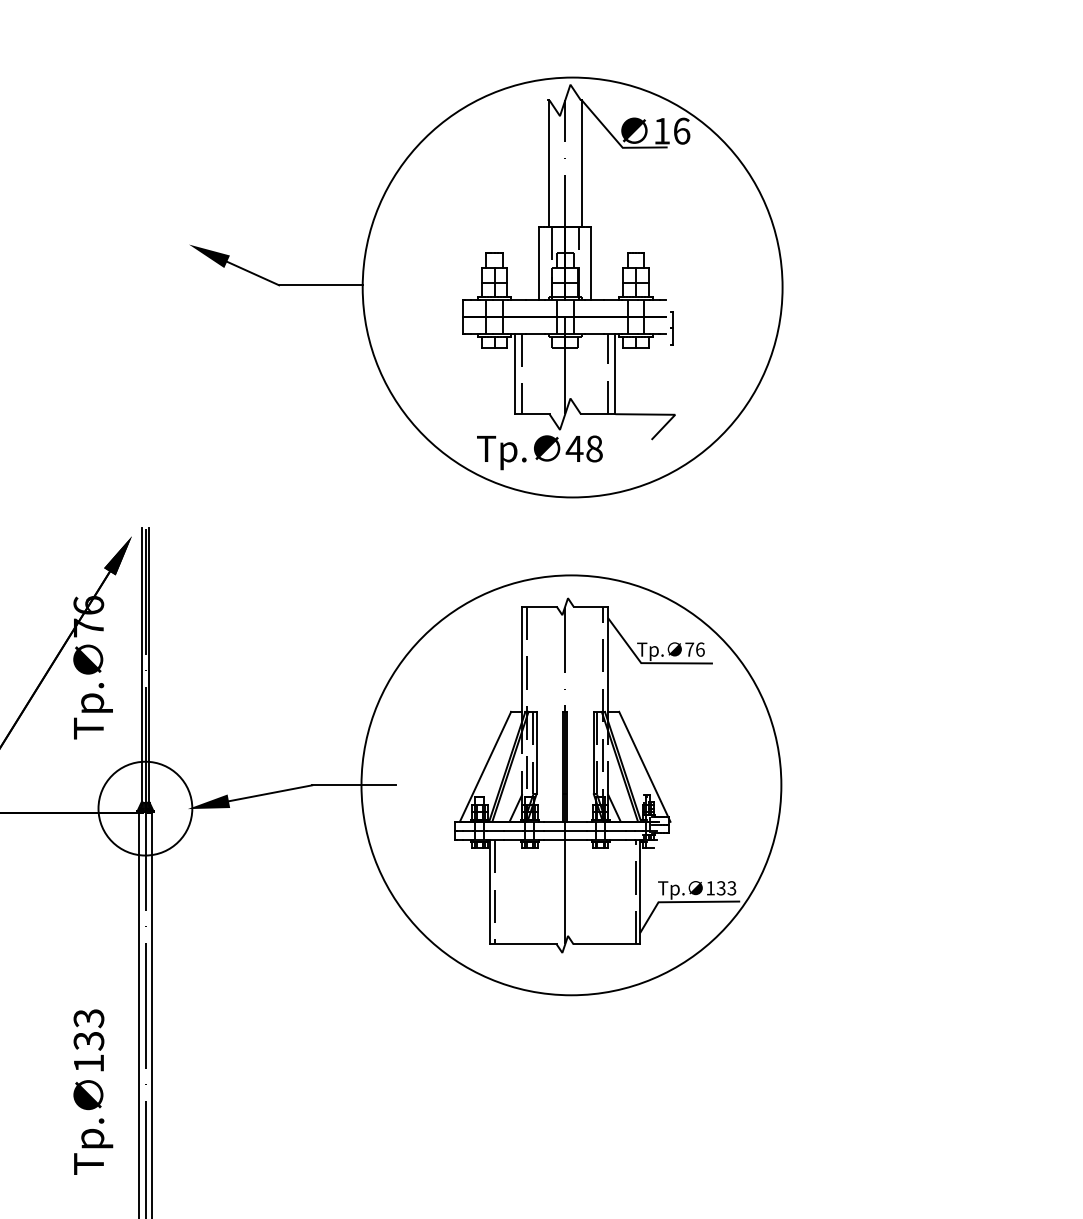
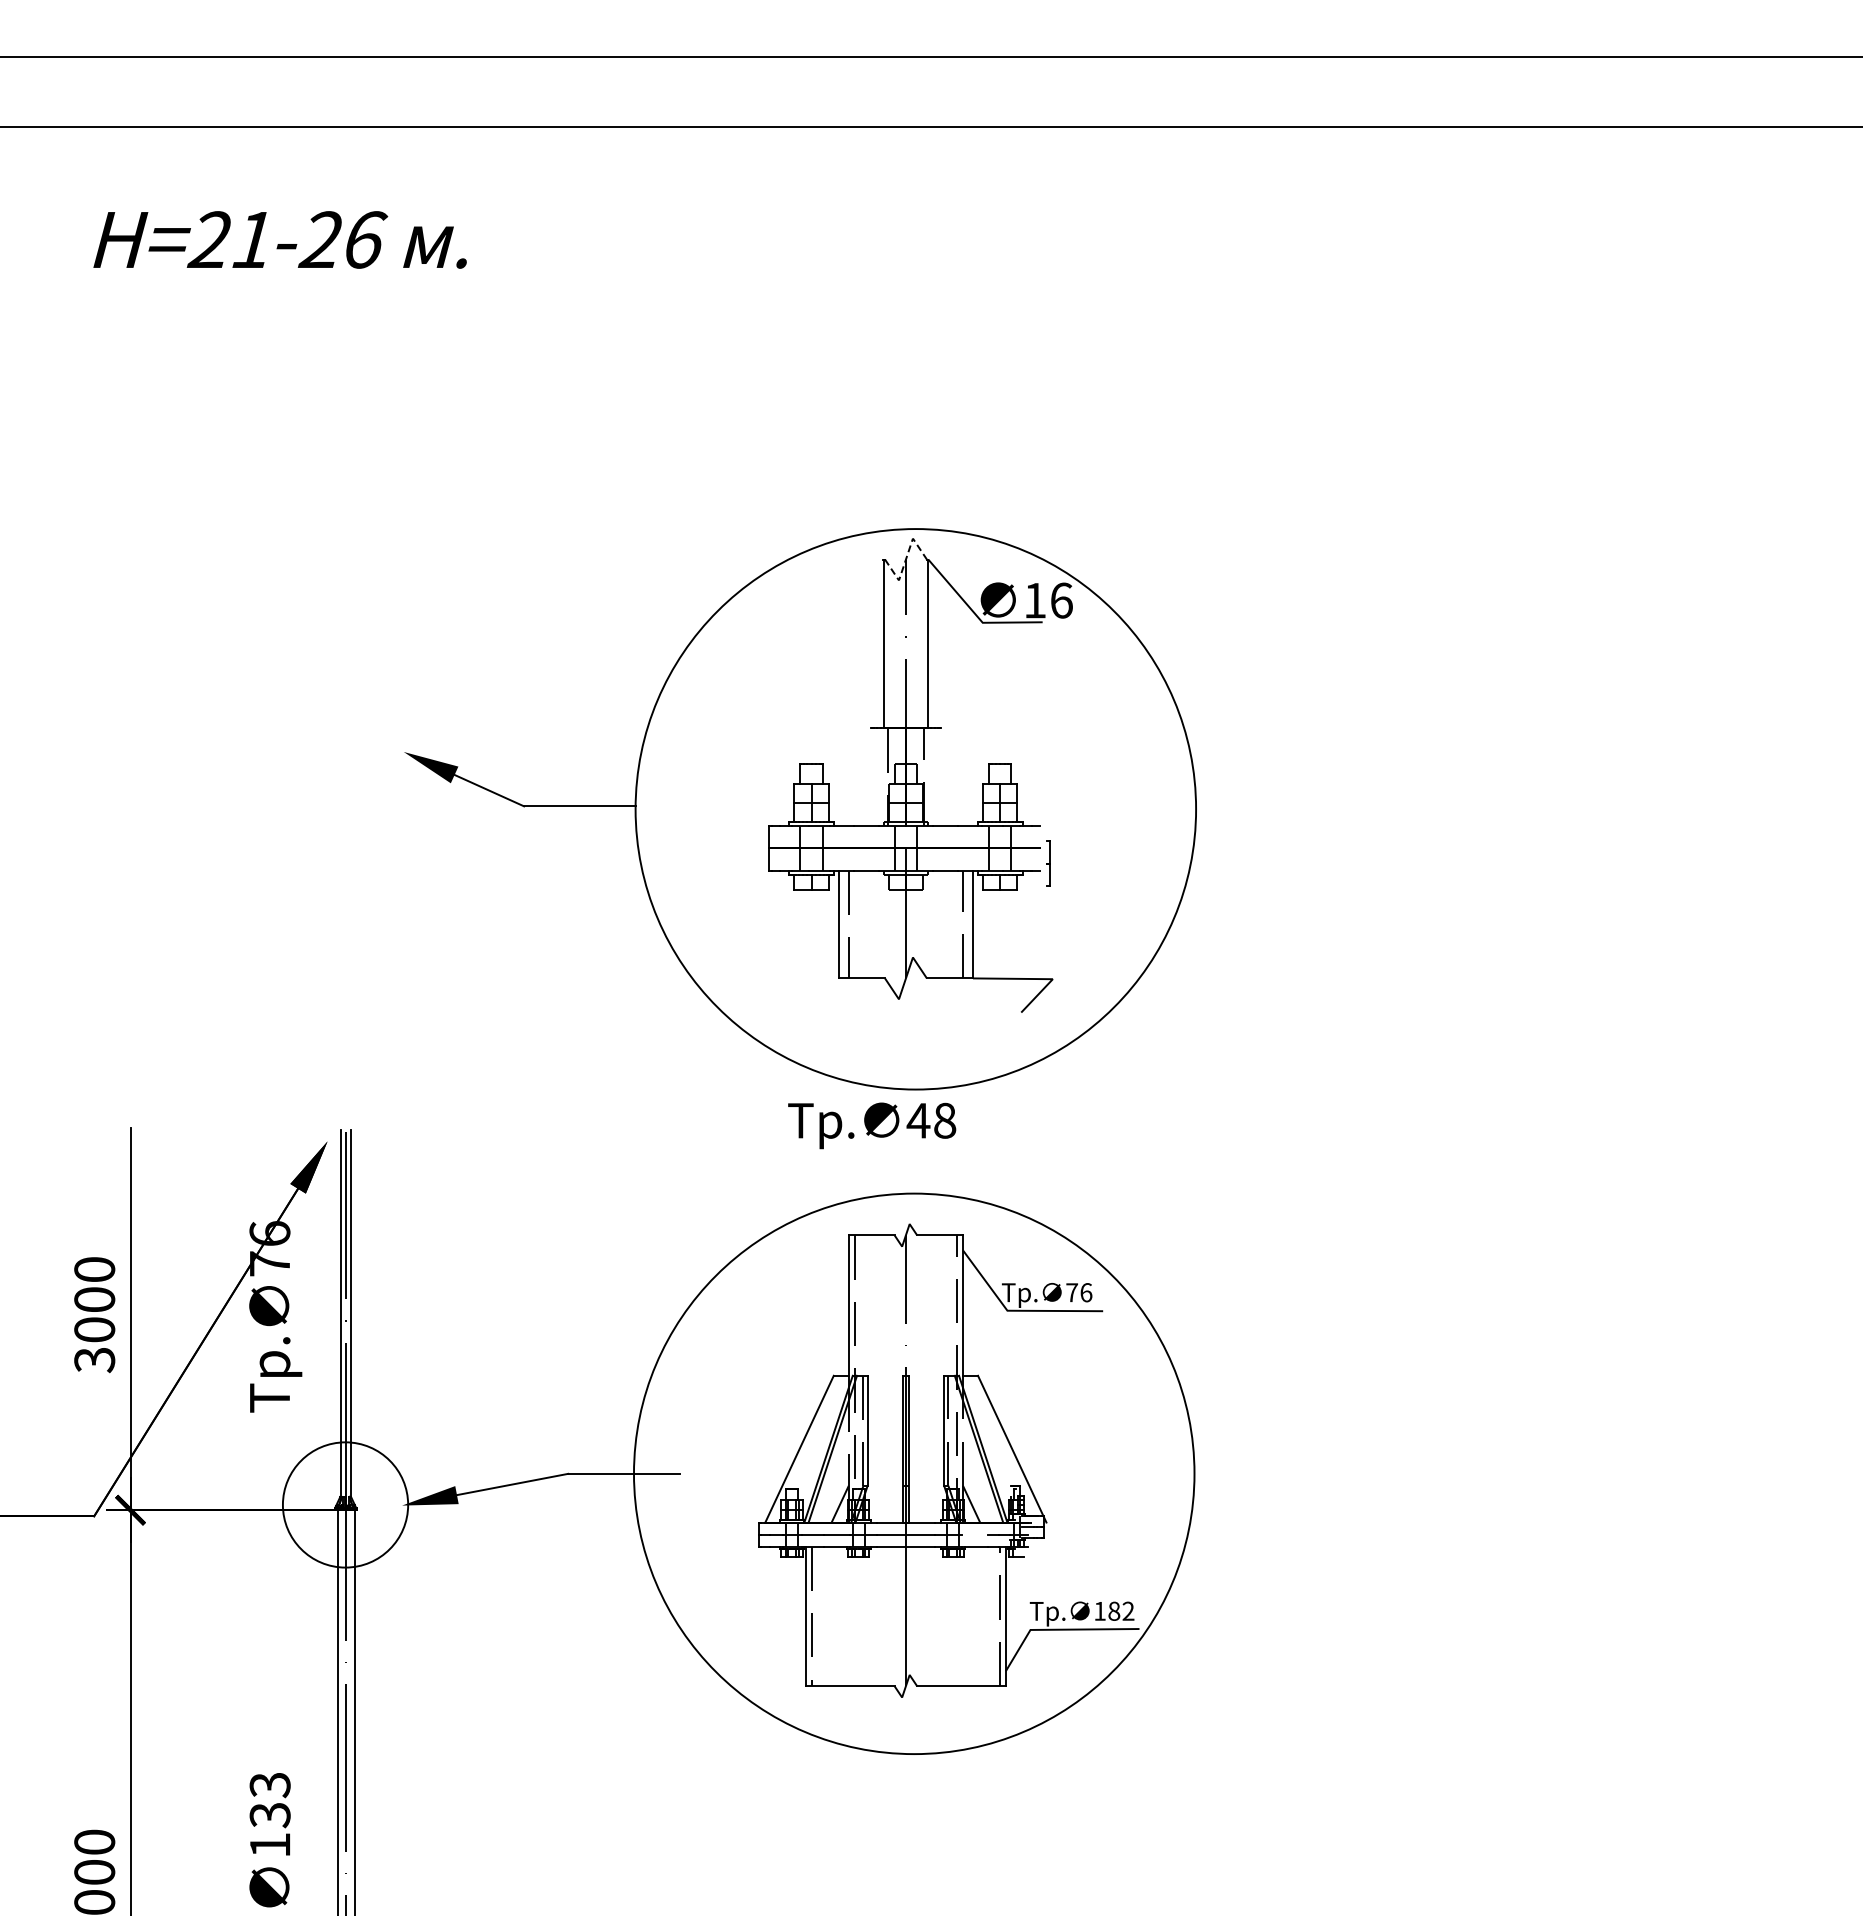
line: (565, 100) -> (906, 559), solid -> dashed
line: (539, 263) -> (871, 777), removed
line: (591, 263) -> (940, 777), removed
text: (540, 452) -> (872, 1125), moved
line: (616, 830) -> (974, 1534), removed
text: (726, 887) -> (1121, 1610), 133 -> 182

